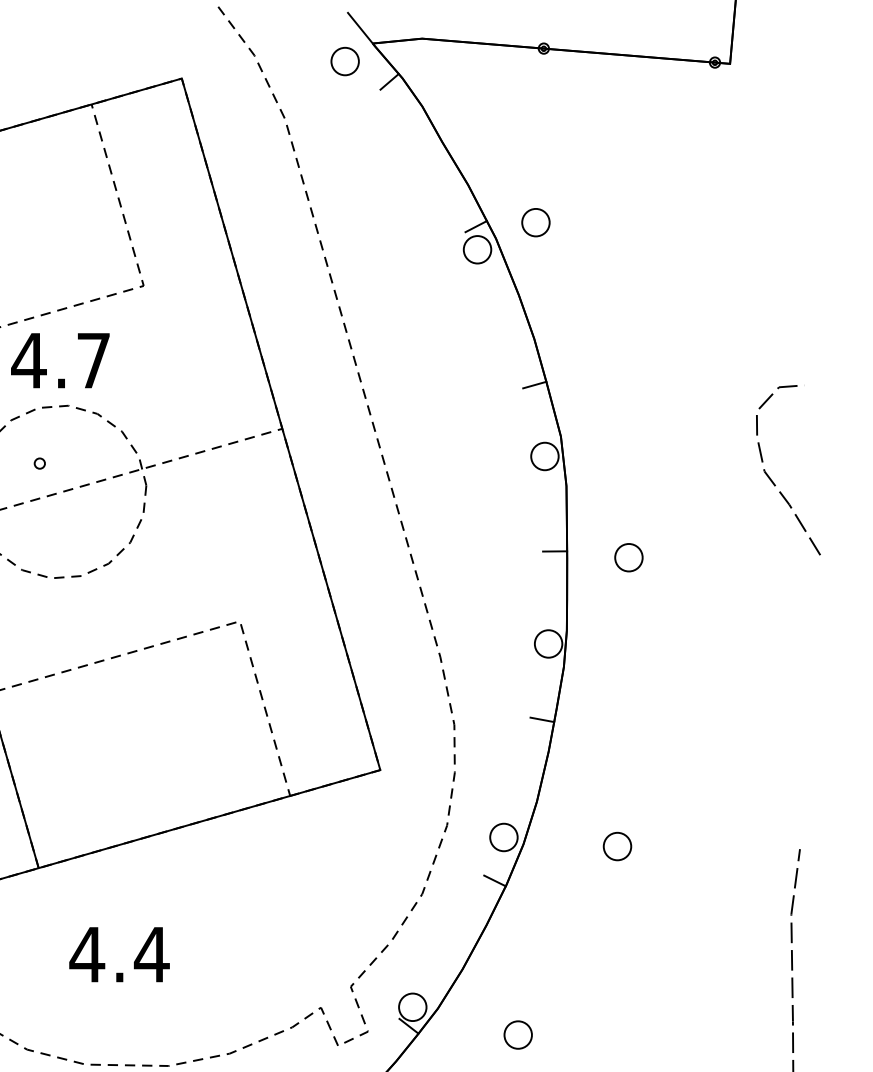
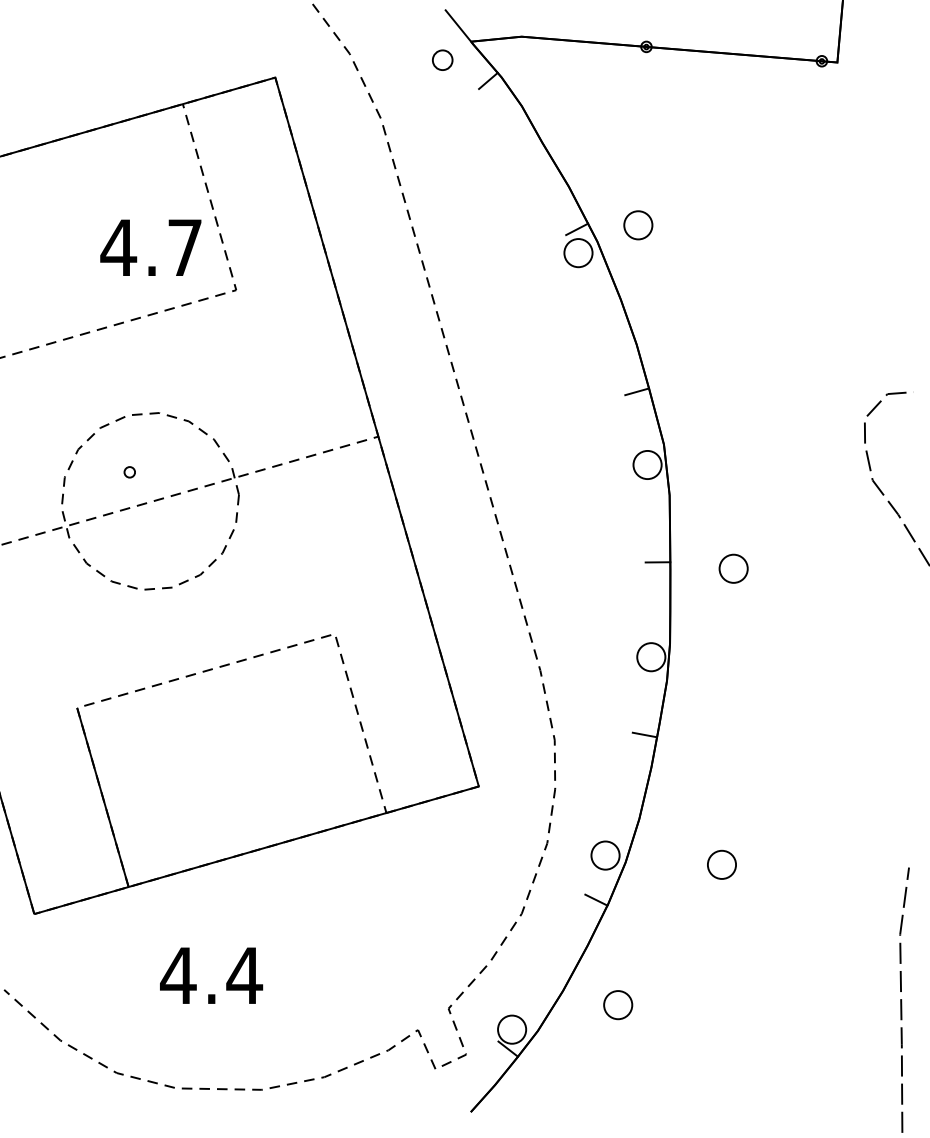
part: (344, 61) -> (442, 60), size x0.7
text: (60, 360) -> (150, 247), moved
part: (518, 1035) -> (618, 1005), moved

